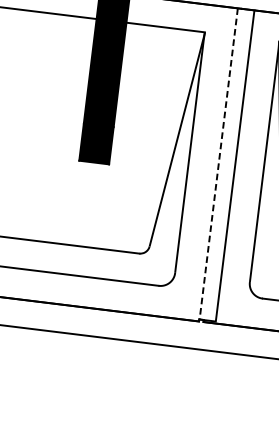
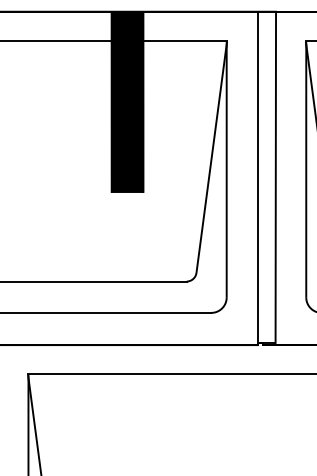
line: (218, 164) -> (258, 177), dashed -> solid

